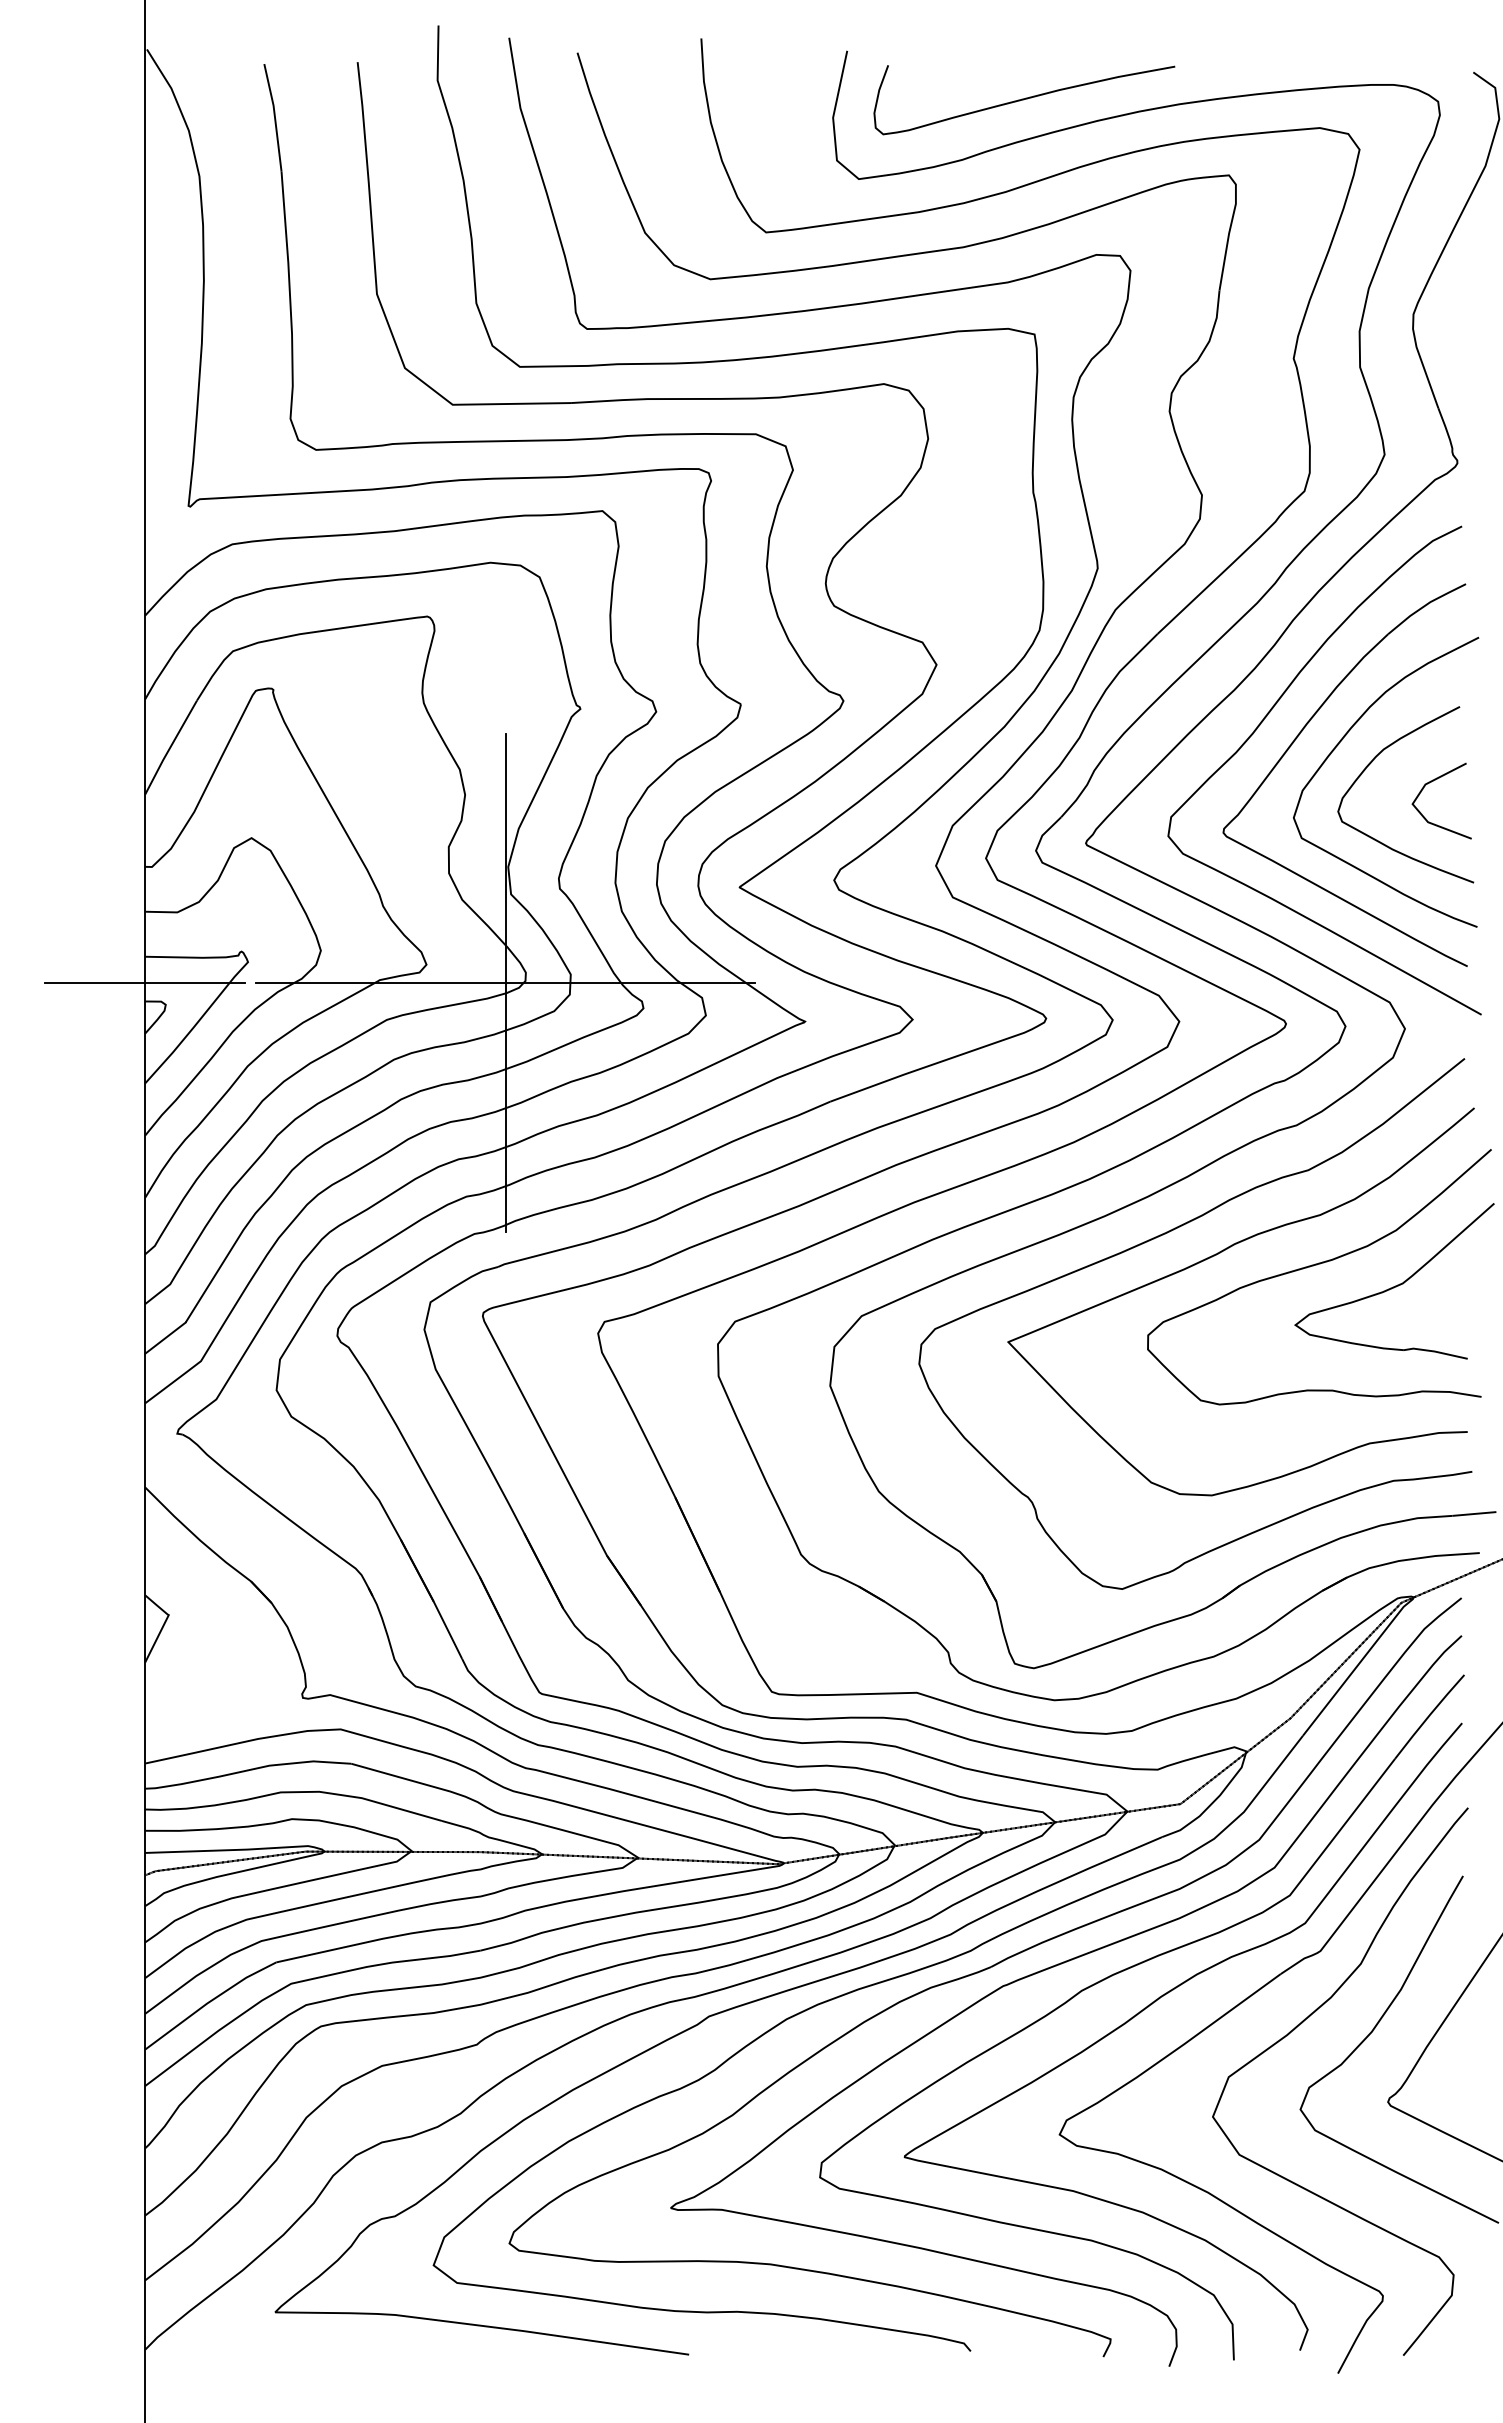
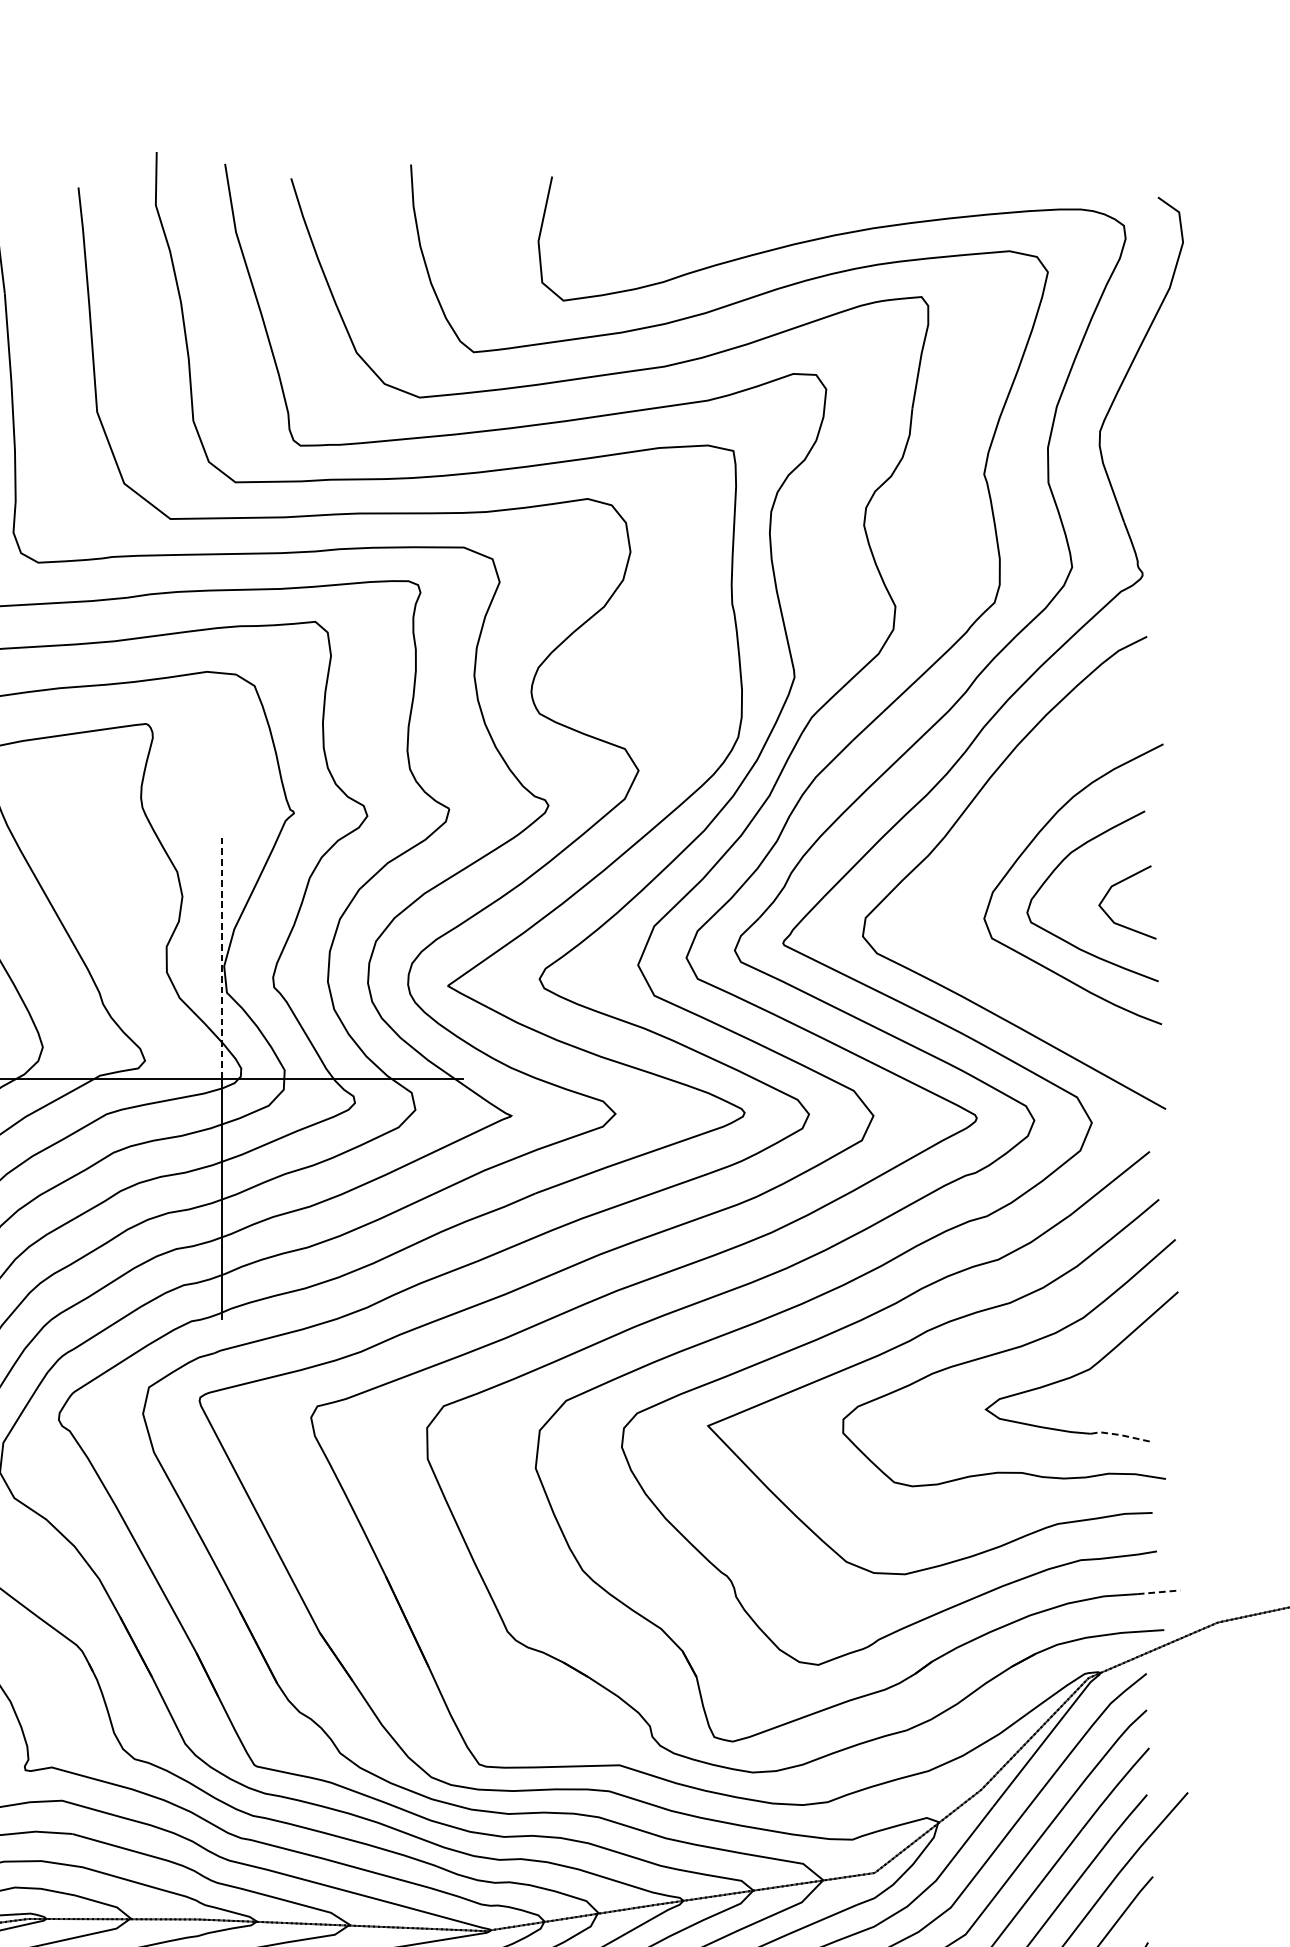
curve: (1024, 99) -> (723, 223), removed
part: (1297, 738) -> (987, 841), removed
line: (505, 858) -> (221, 958), solid -> dashed
line: (1434, 1351) -> (1120, 1435), solid -> dashed
line: (1474, 1513) -> (1159, 1591), solid -> dashed

